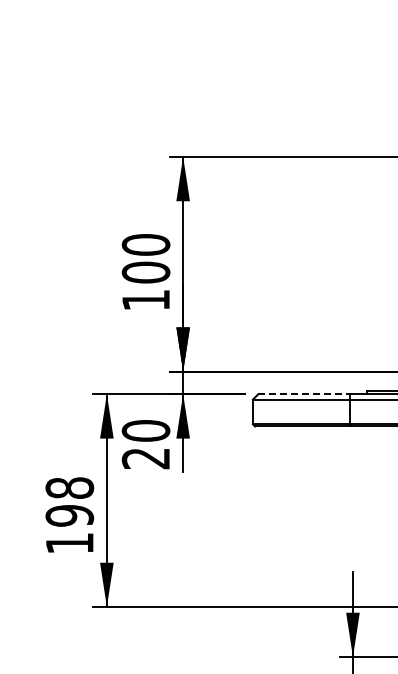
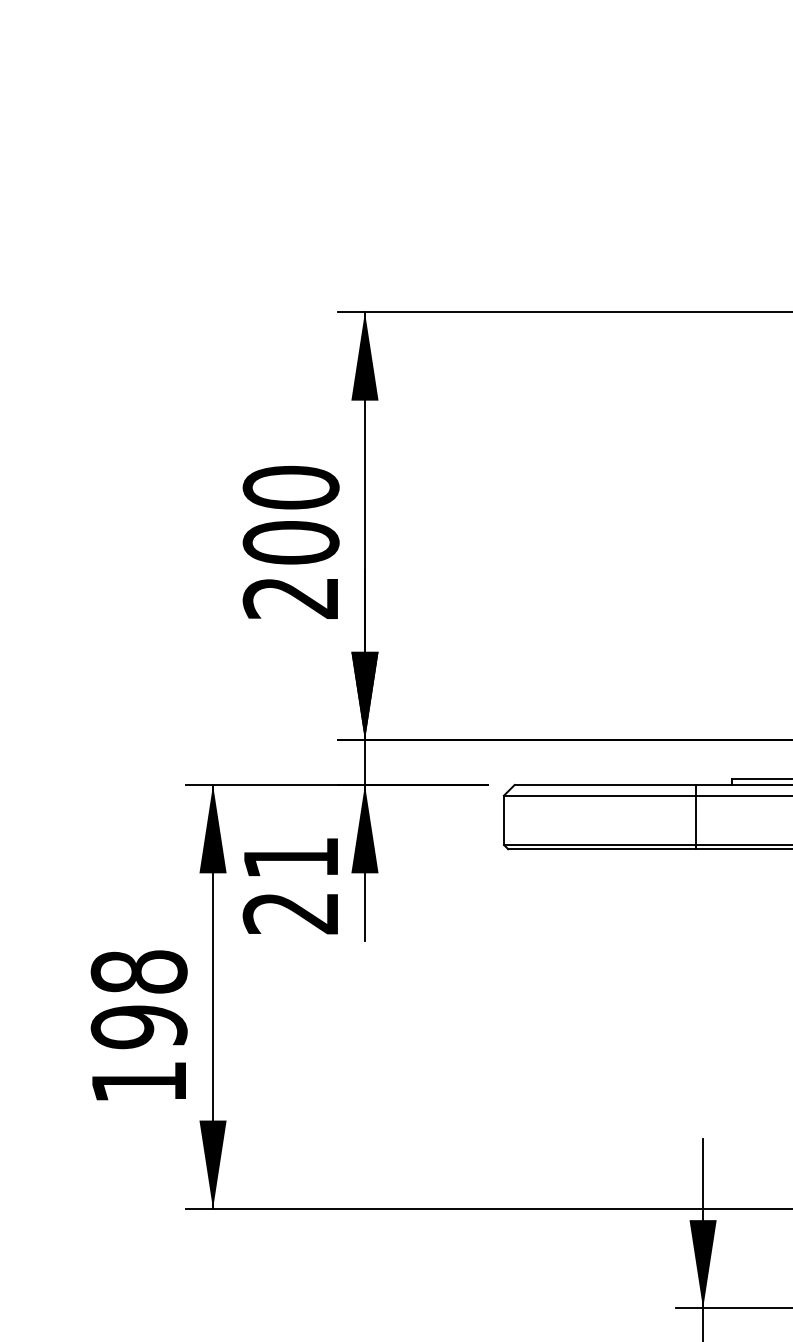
text: (145, 300) -> (289, 598), 100 -> 200
line: (303, 394) -> (604, 785), dashed -> solid
text: (145, 430) -> (289, 857), 20 -> 21

